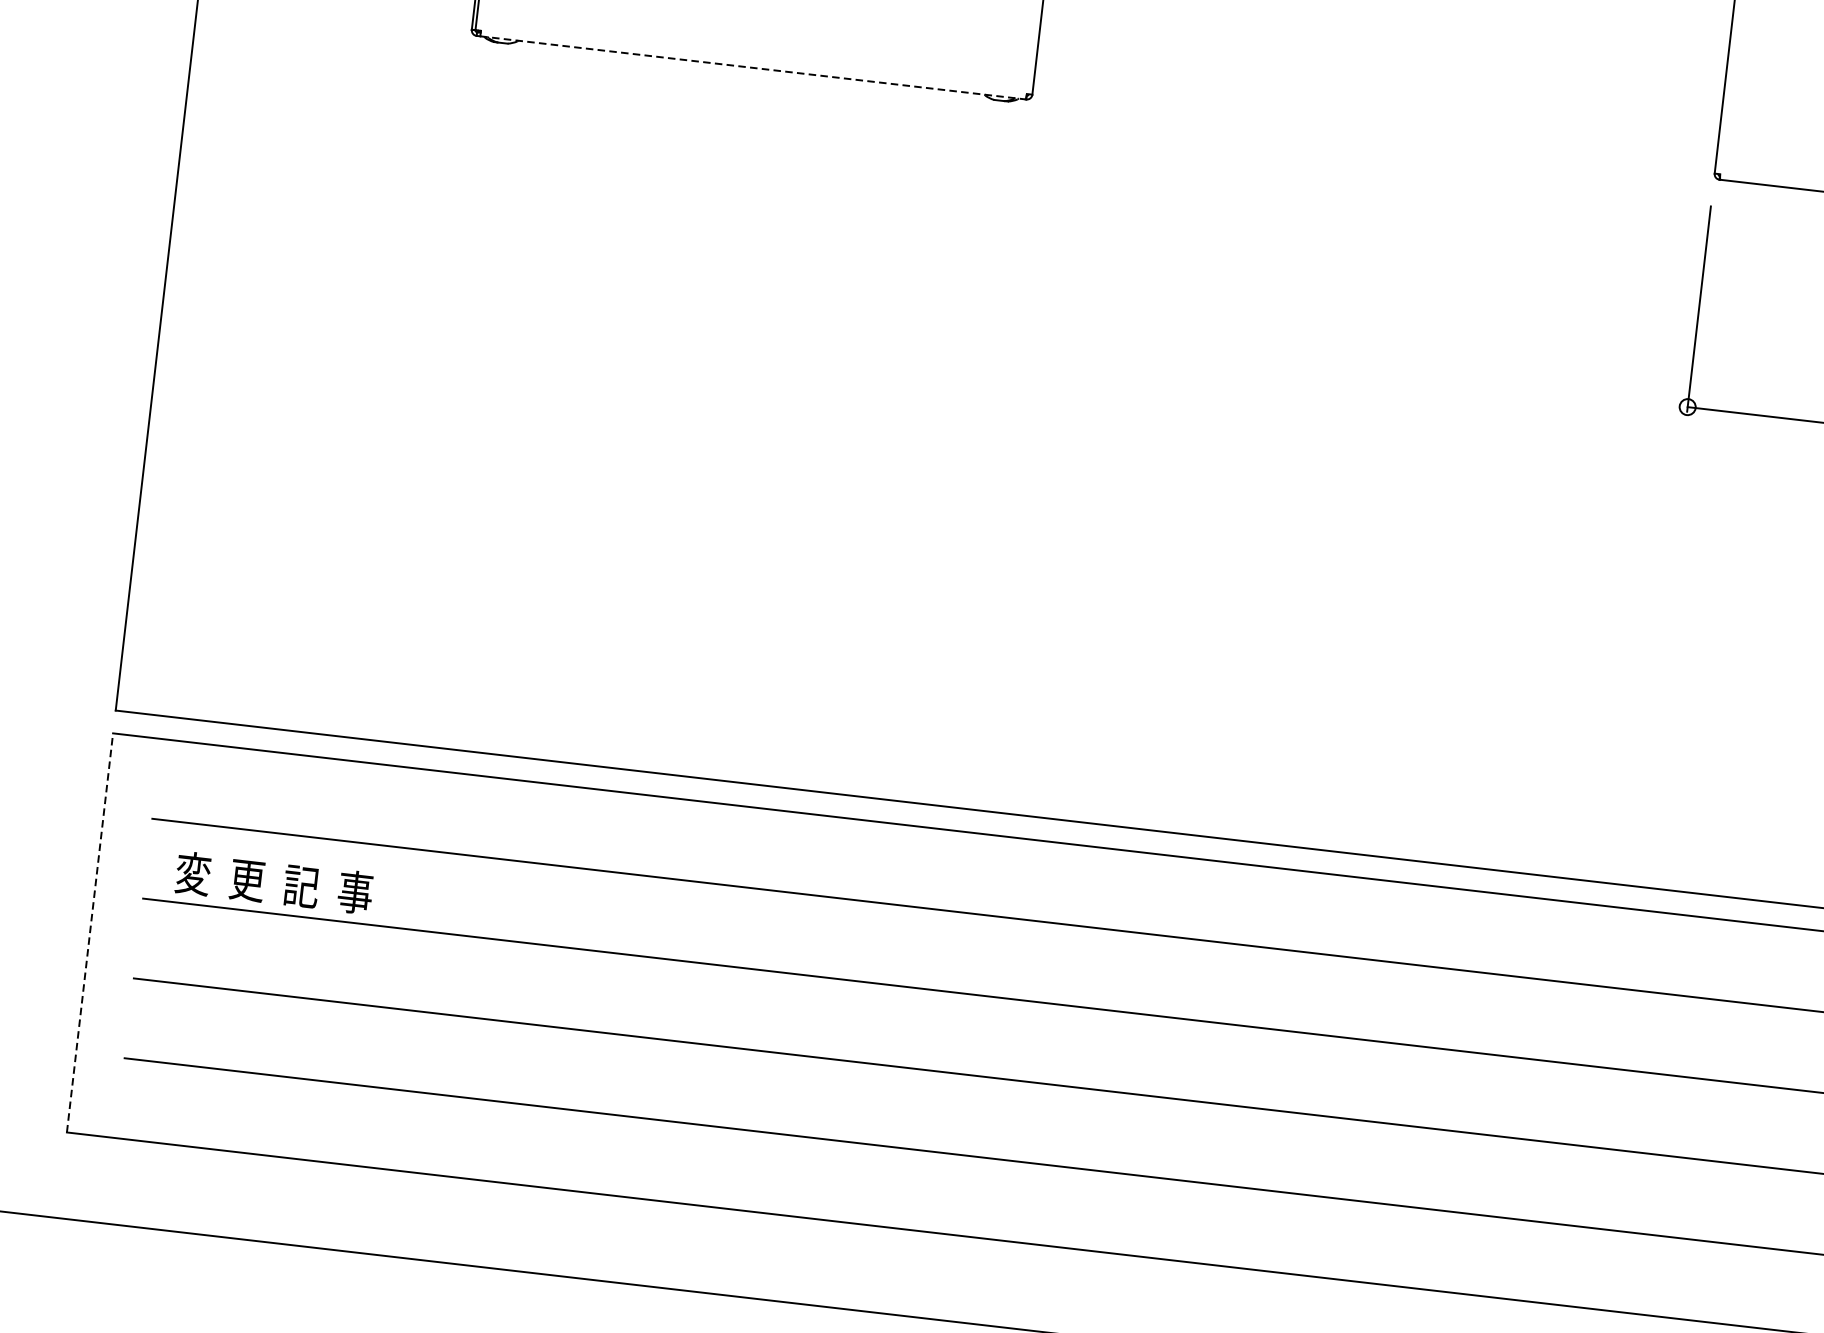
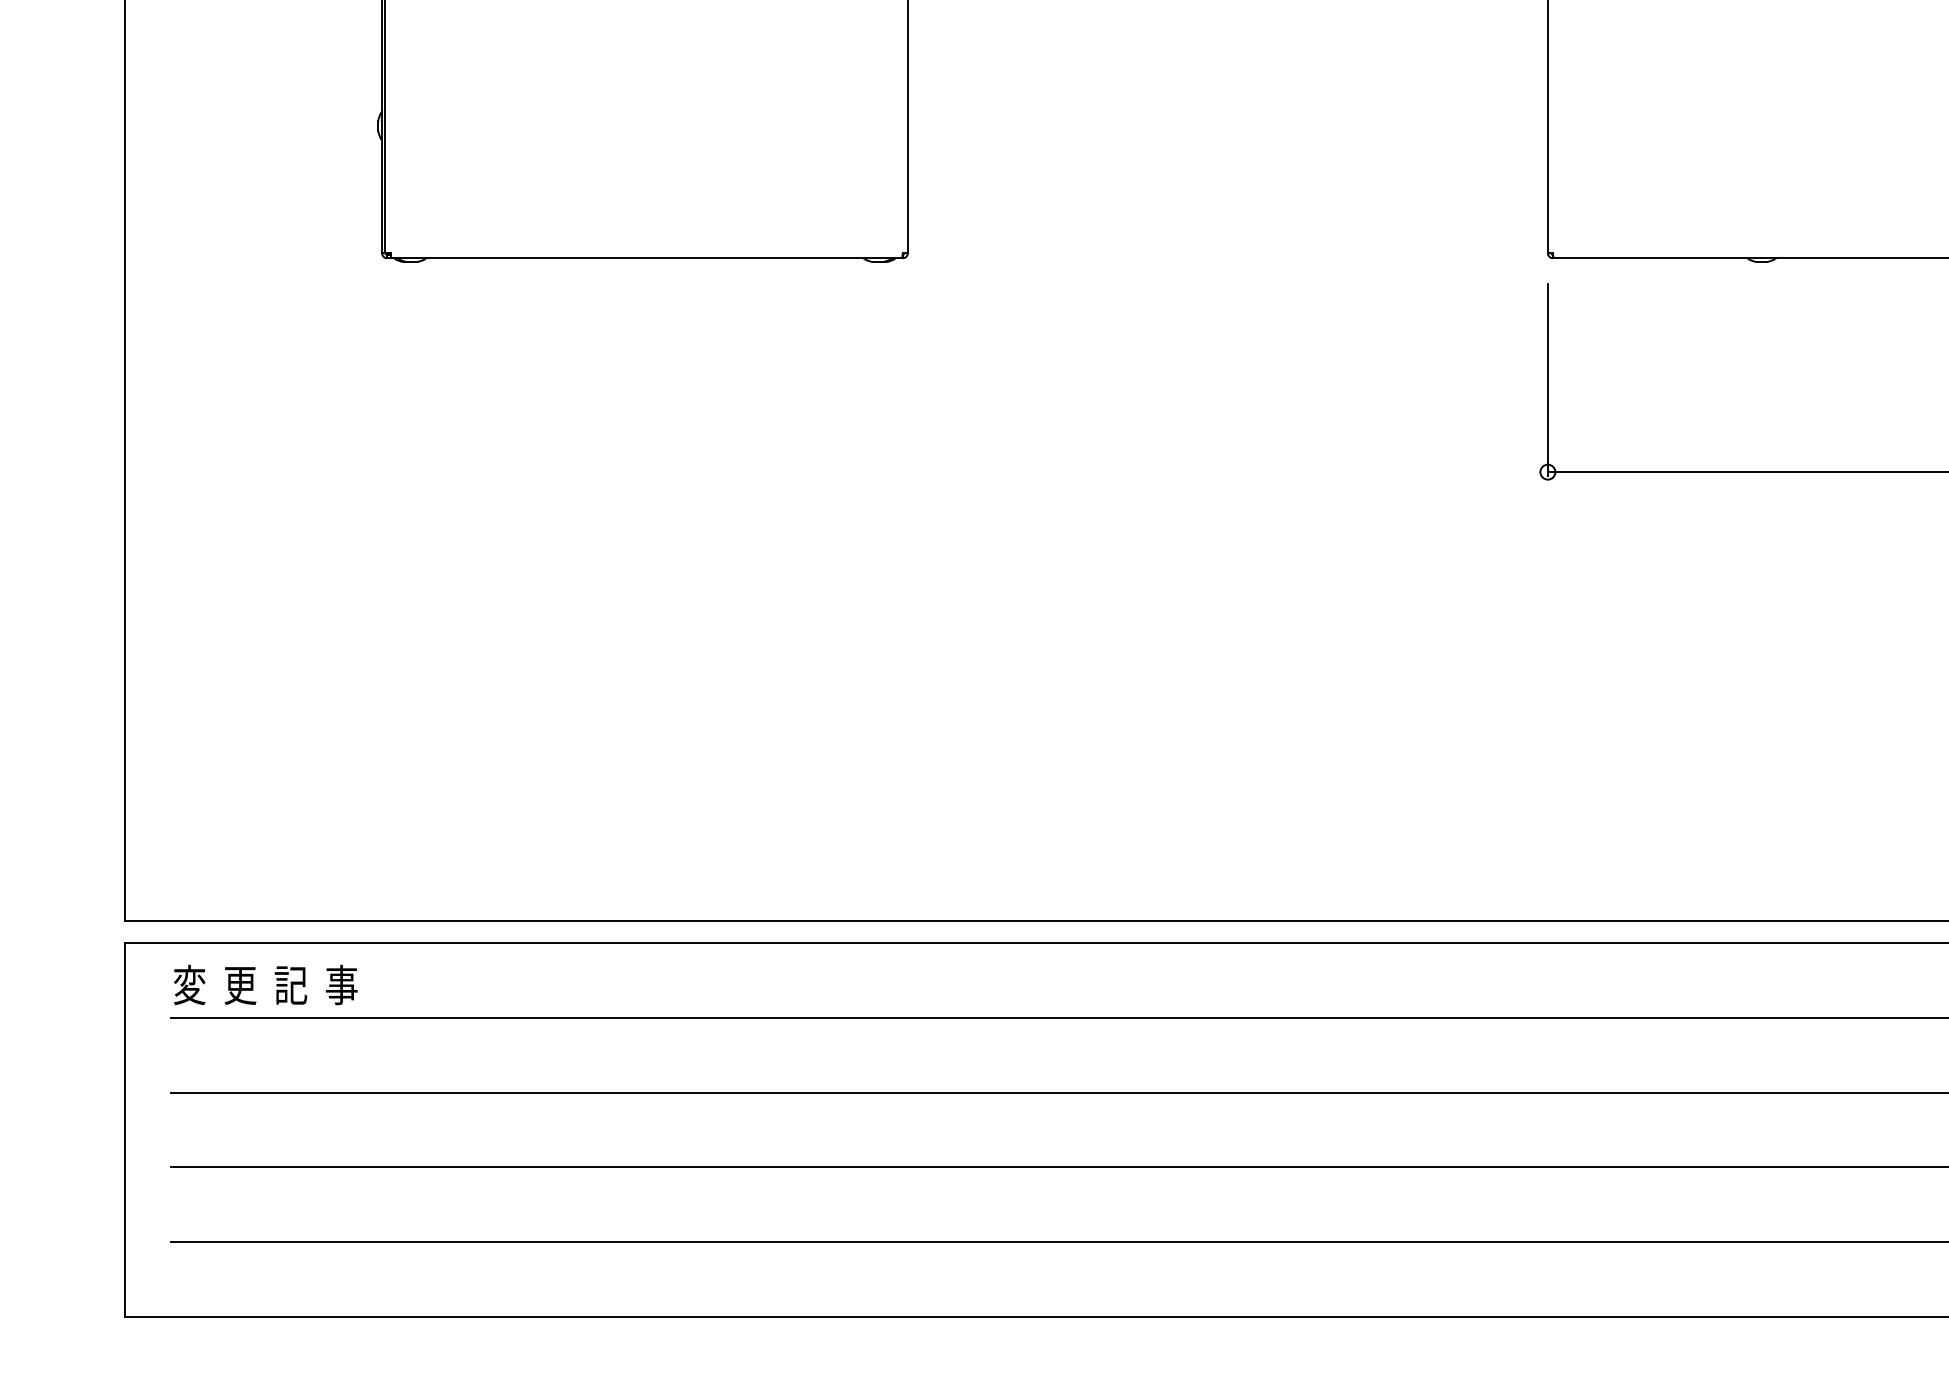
line: (753, 68) -> (646, 258), dashed -> solid
text: (274, 882) -> (265, 984), moved
line: (90, 932) -> (125, 1129), dashed -> solid

